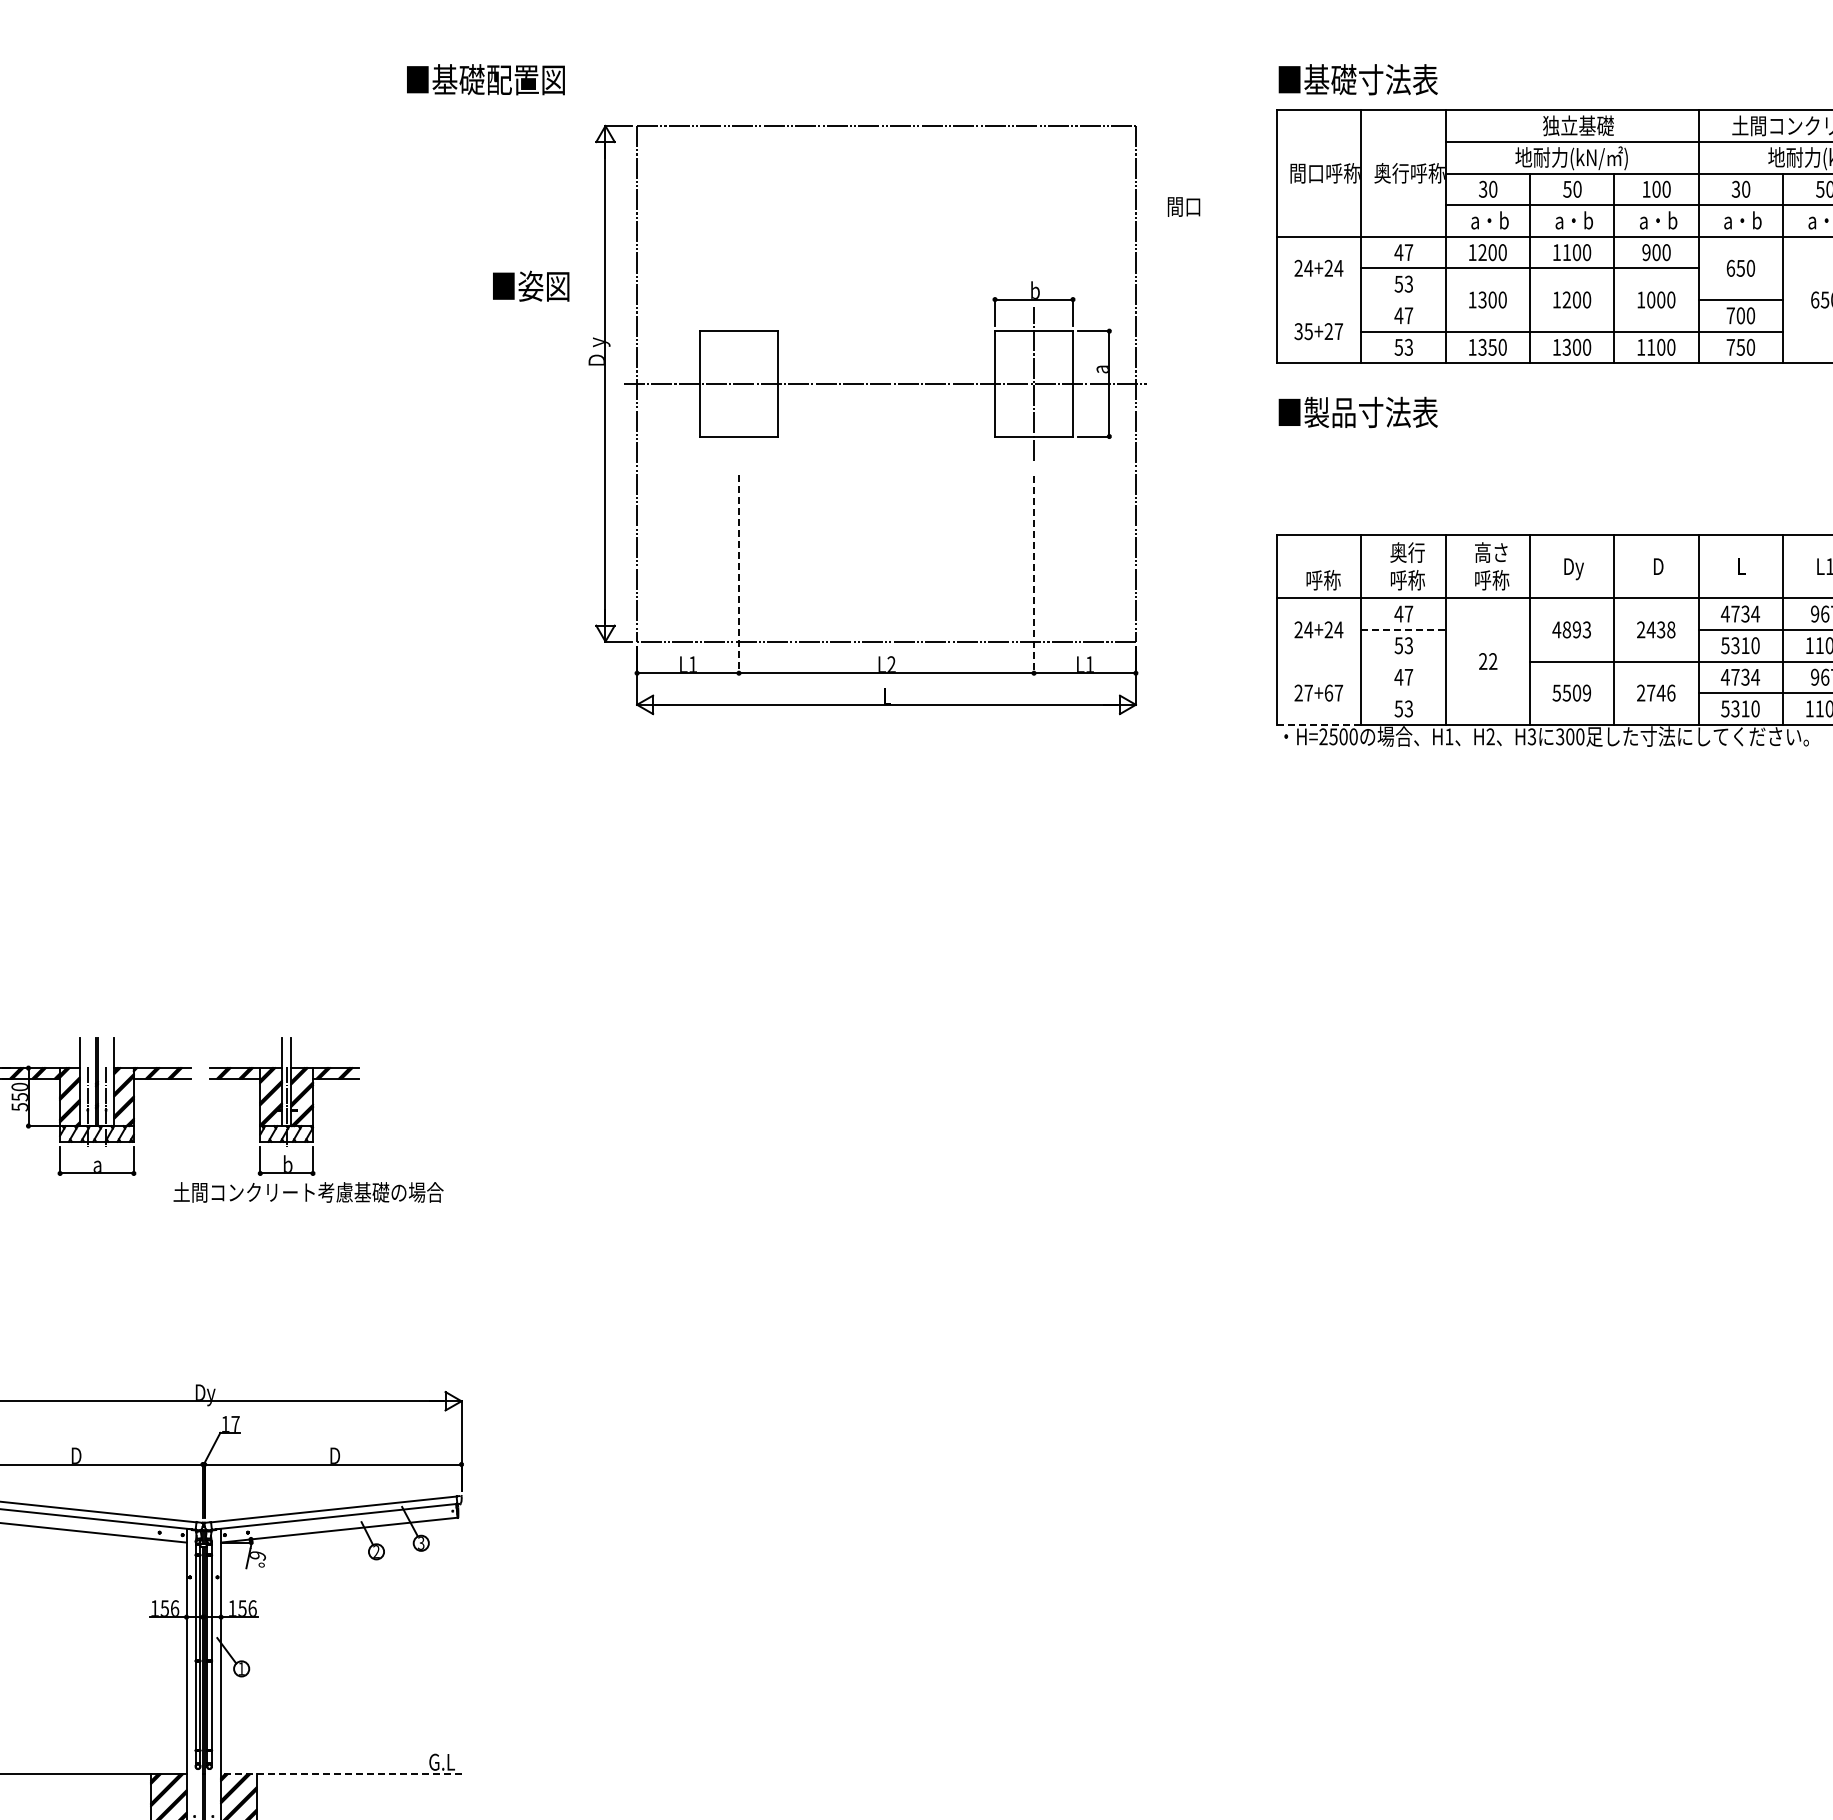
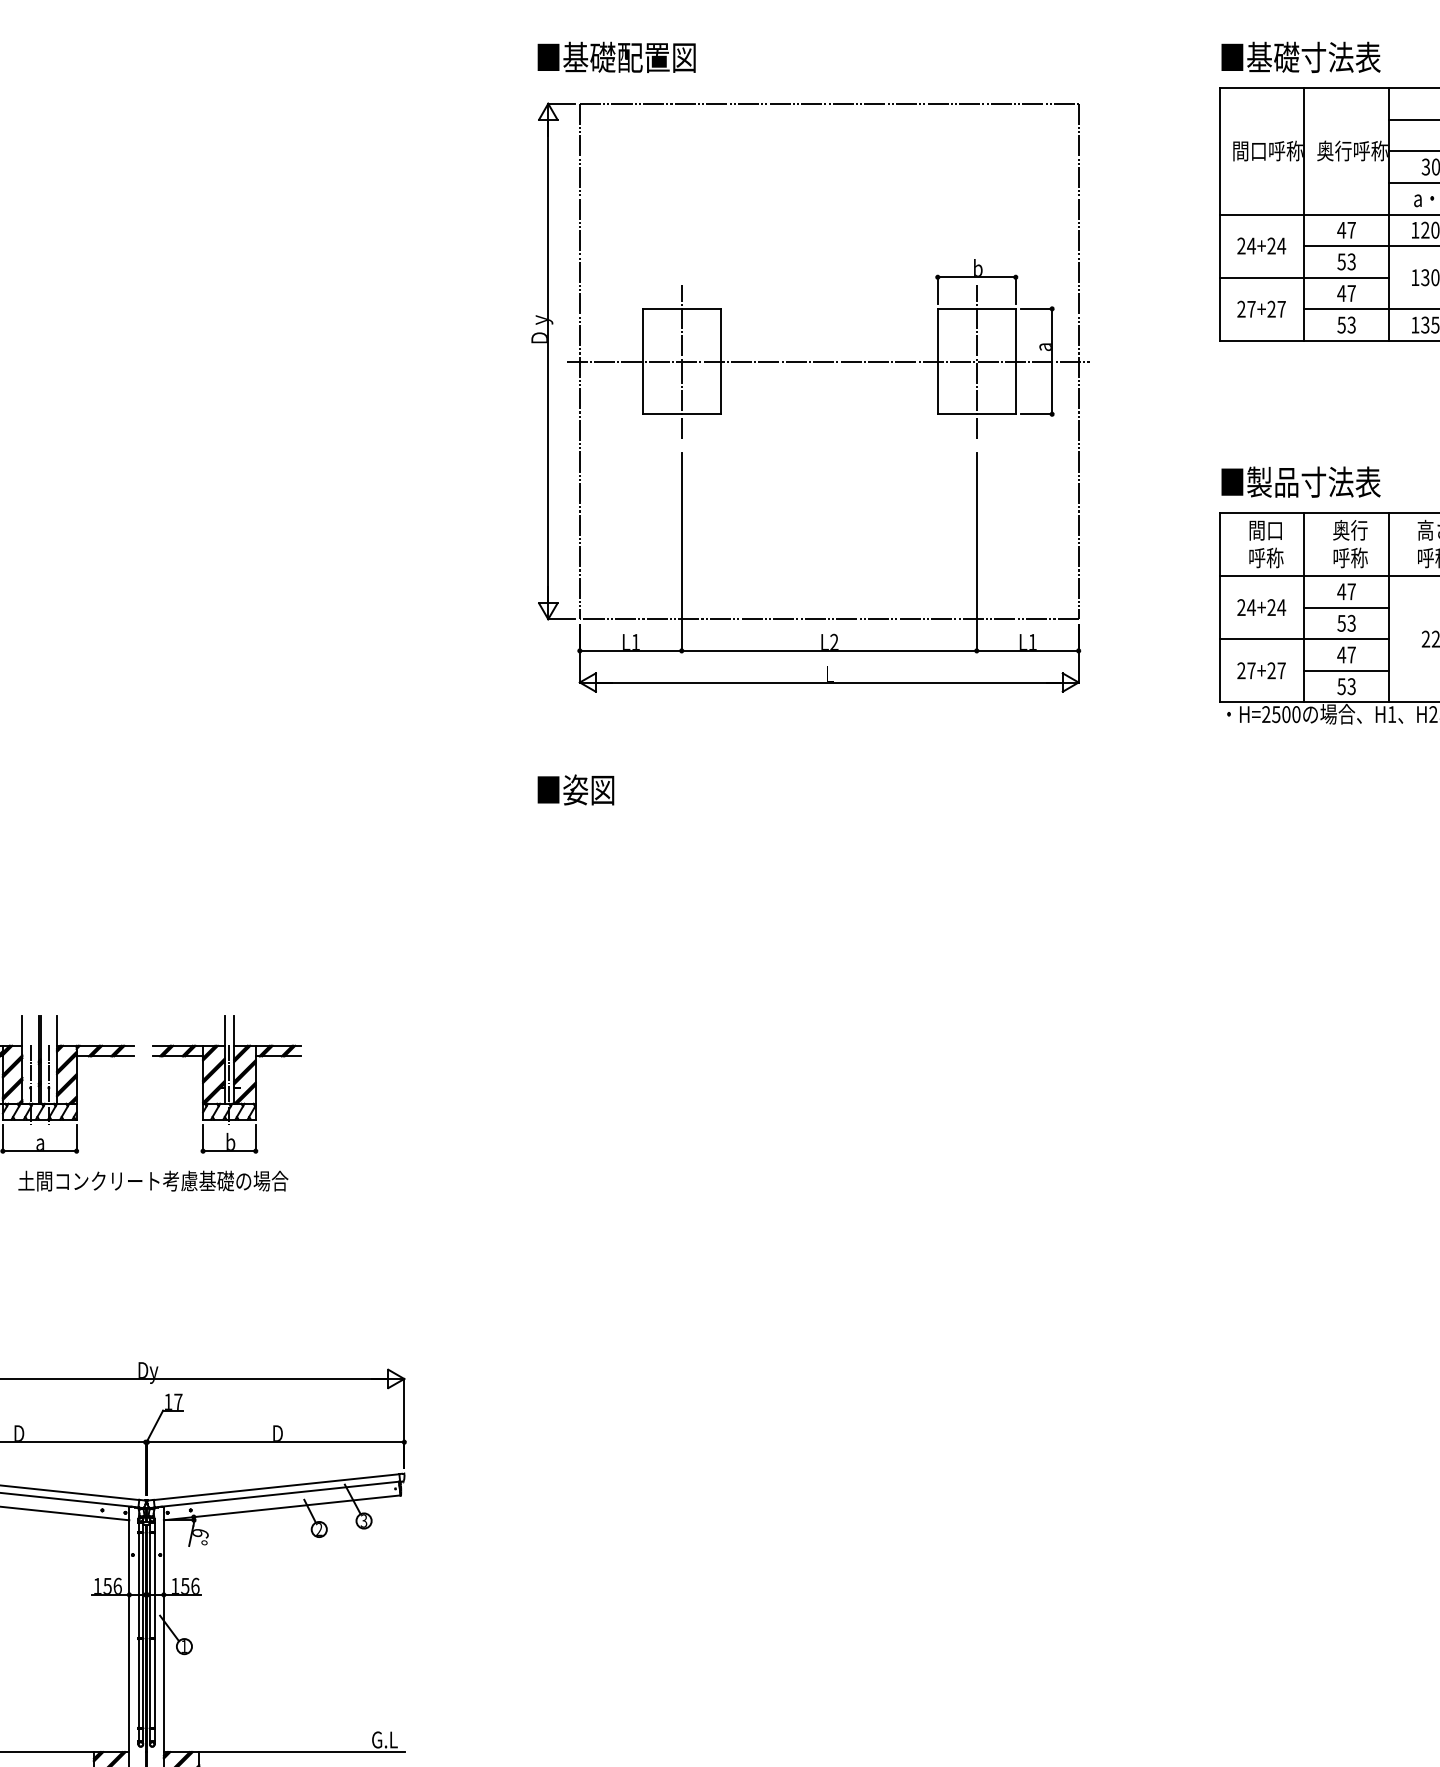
text: (485, 79) -> (616, 57), moved
text: (1183, 206) -> (1265, 530), moved
text: (531, 285) -> (576, 789), moved
line: (1361, 300) -> (1304, 278), added
text: (1303, 331) -> (1246, 309), 35+27 -> 27+27
line: (738, 383) -> (681, 361), added
text: (1357, 412) -> (1300, 482), moved
line: (738, 574) -> (681, 552), dashed -> solid
line: (1034, 574) -> (977, 552), dashed -> solid
line: (1404, 629) -> (1347, 607), dashed -> solid
line: (1361, 661) -> (1304, 639), added
text: (1328, 692) -> (1271, 670), 27+67 -> 27+27
line: (1403, 693) -> (1346, 671), added
line: (1319, 724) -> (1262, 702), dashed -> solid
text: (308, 1192) -> (153, 1181), moved
line: (340, 1774) -> (283, 1752), dashed -> solid

